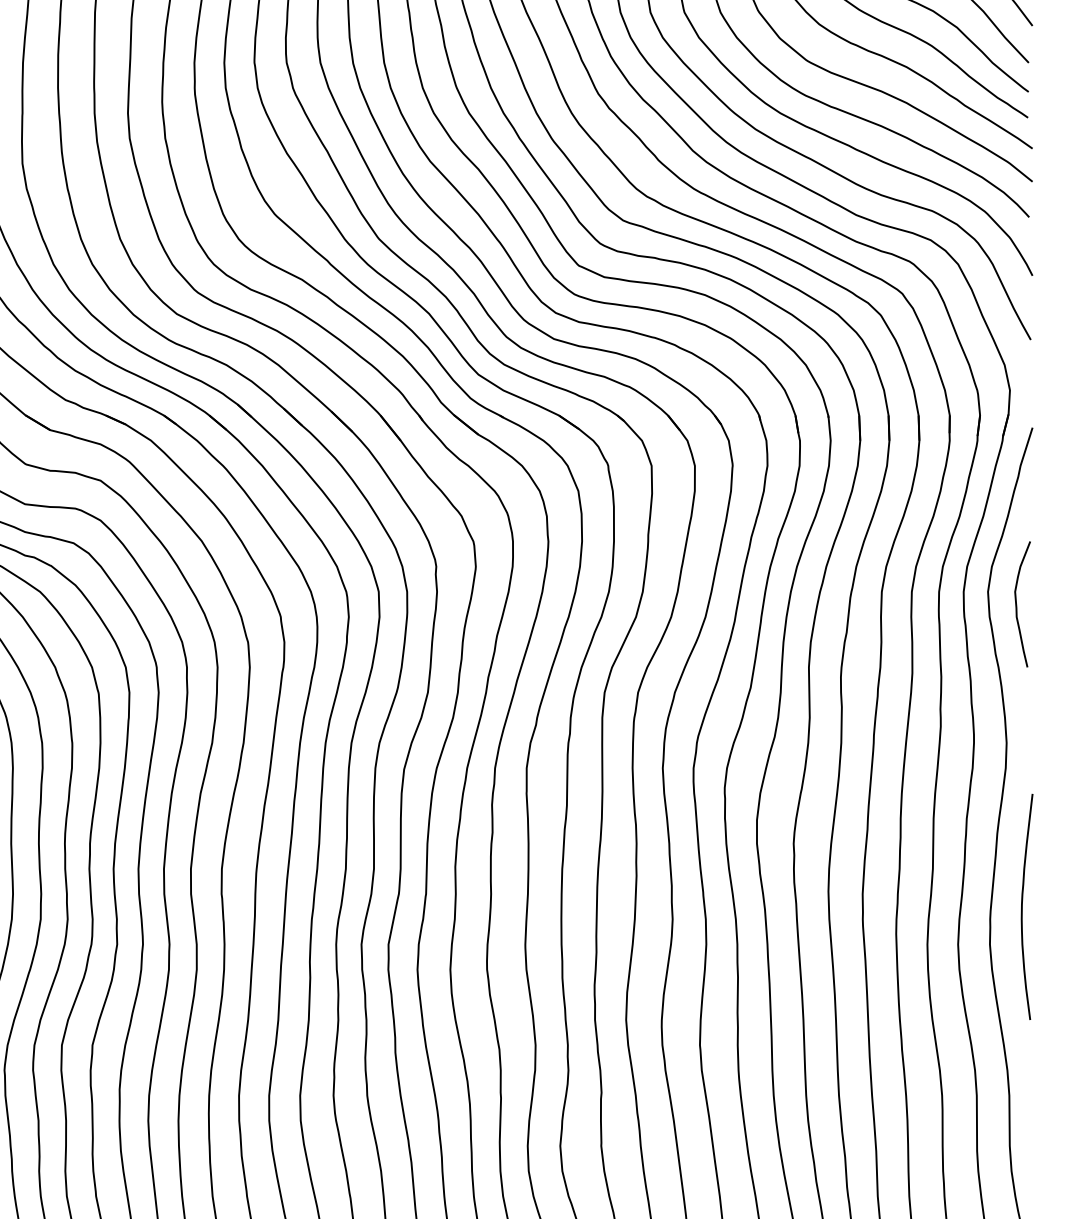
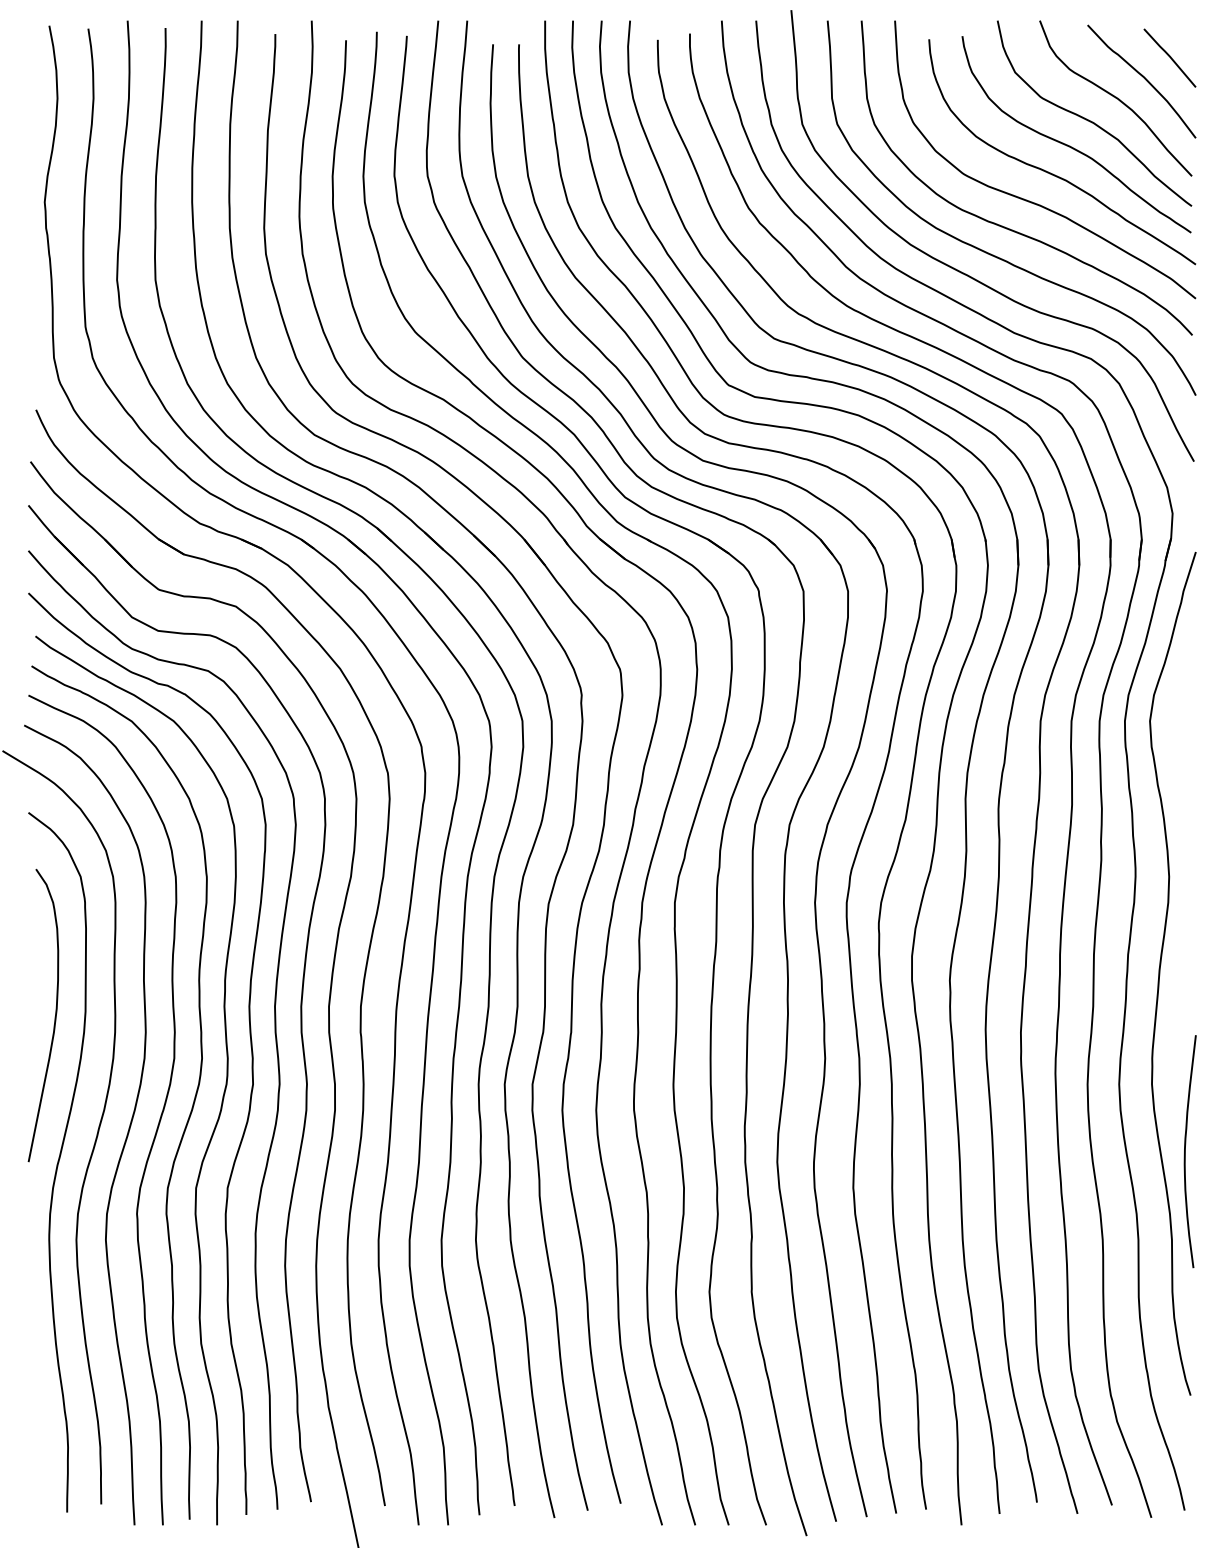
curve: (1017, 606) -> (1180, 736), removed
curve: (1022, 906) -> (1185, 1151), moved

